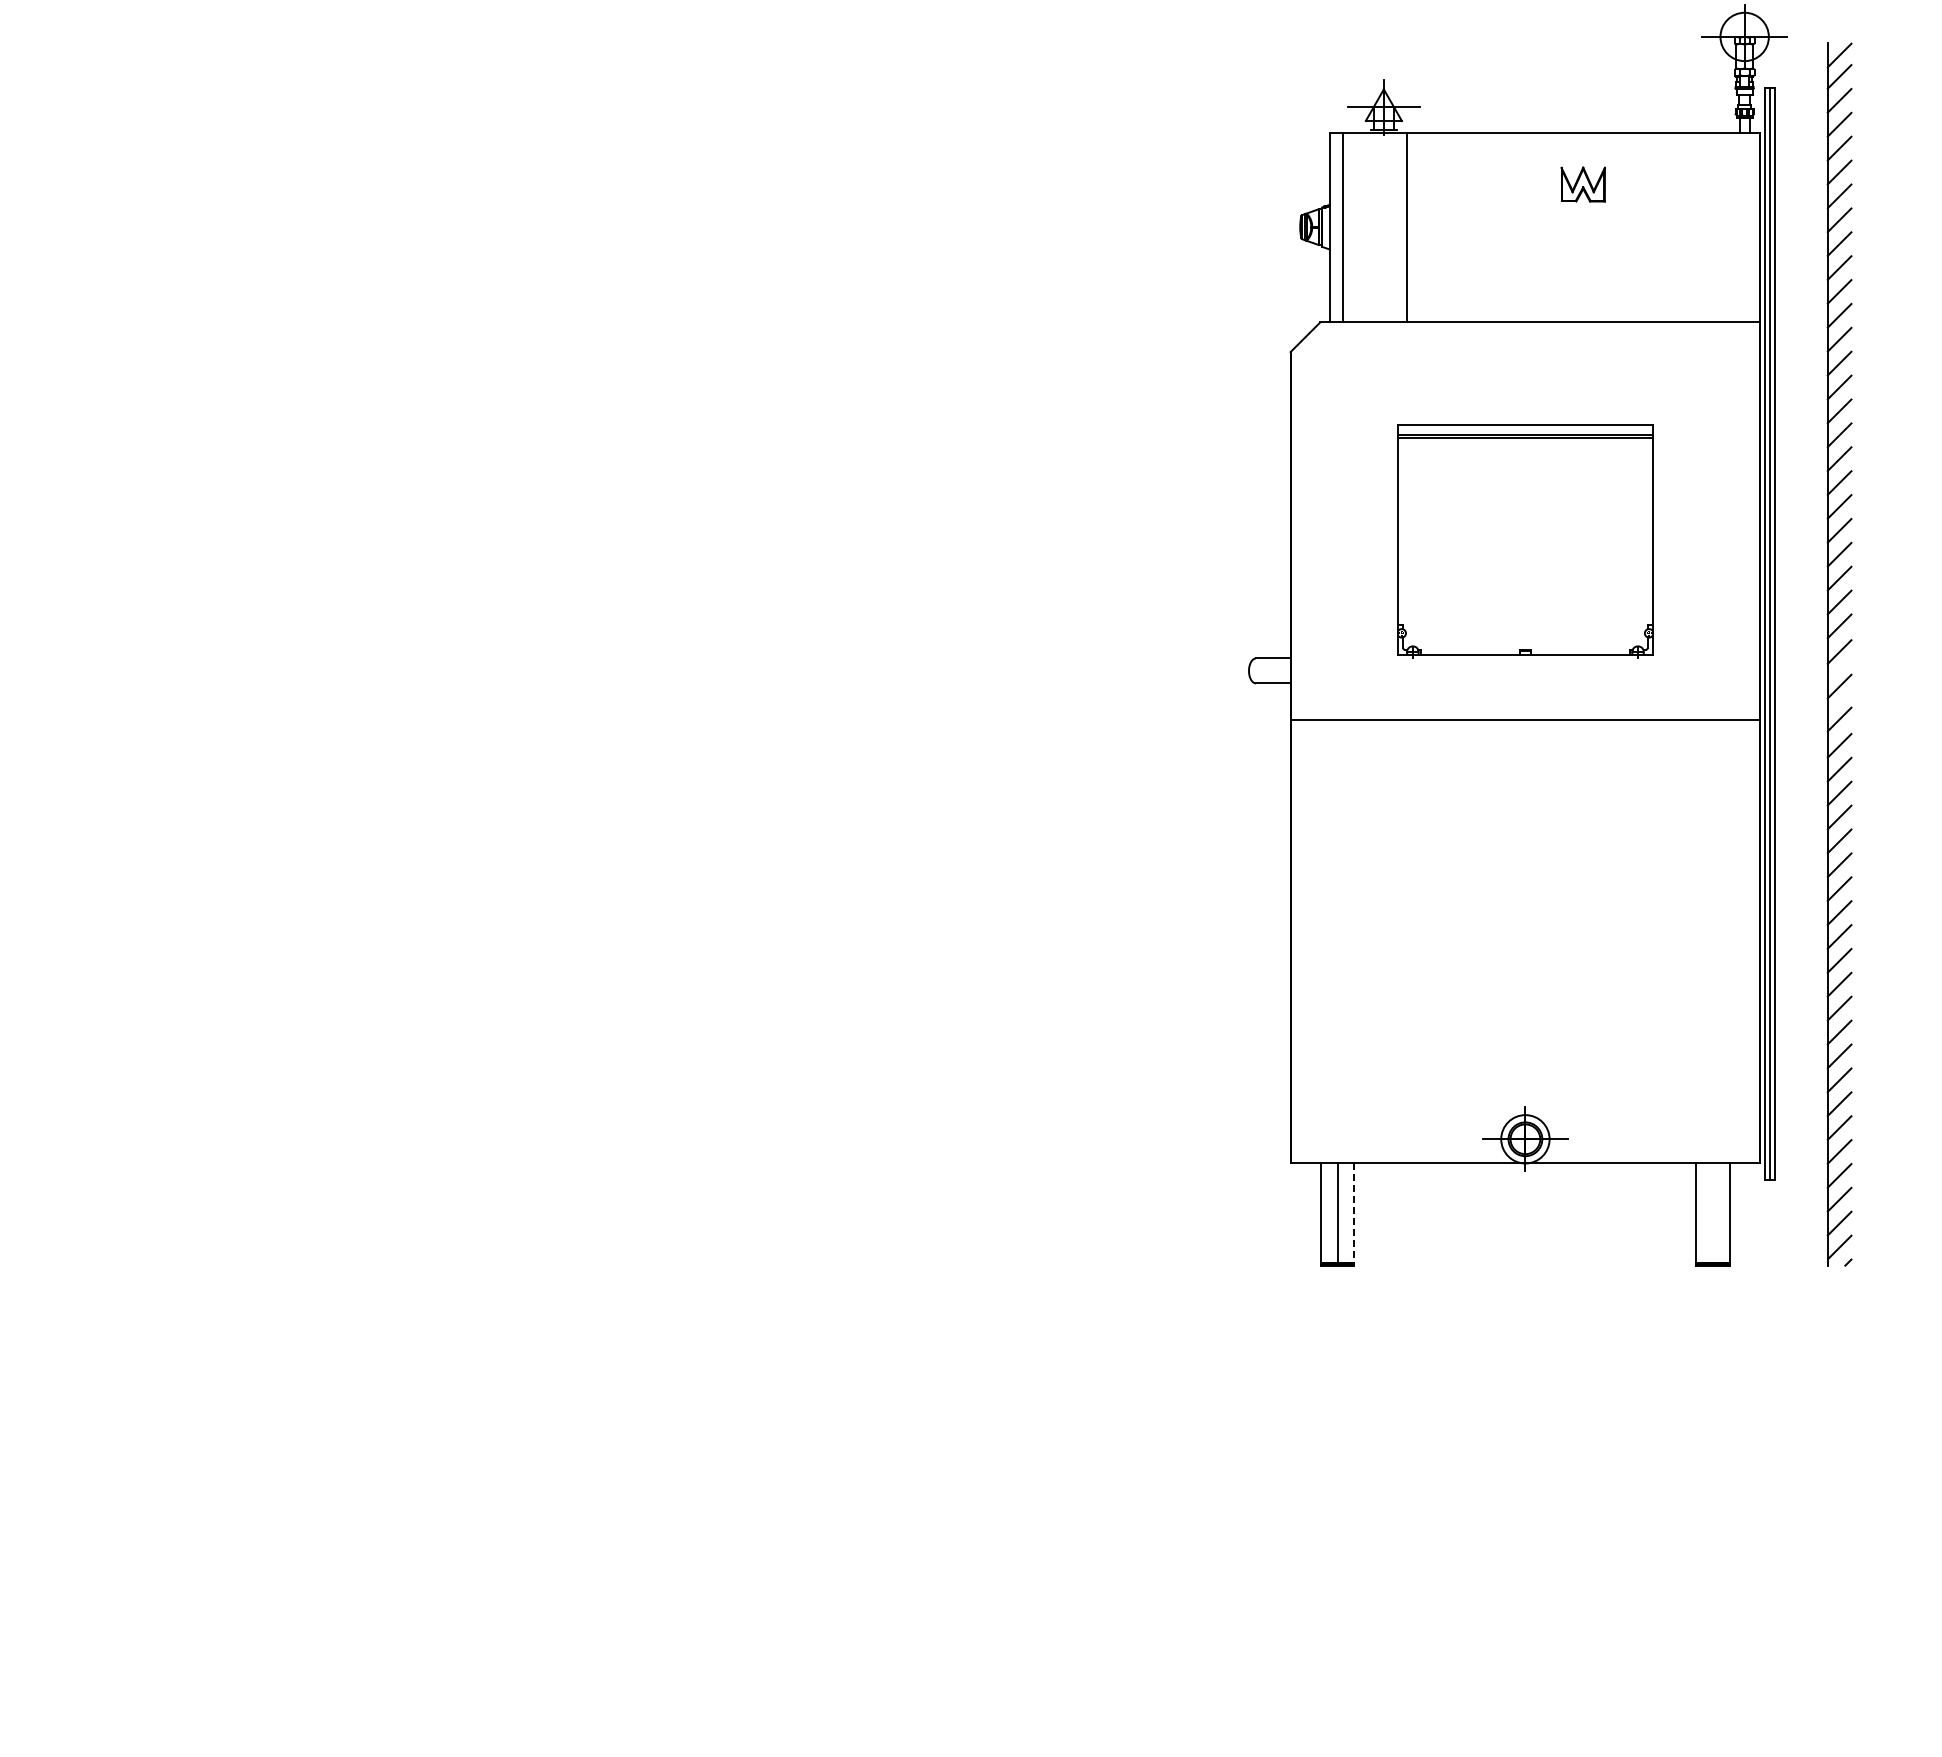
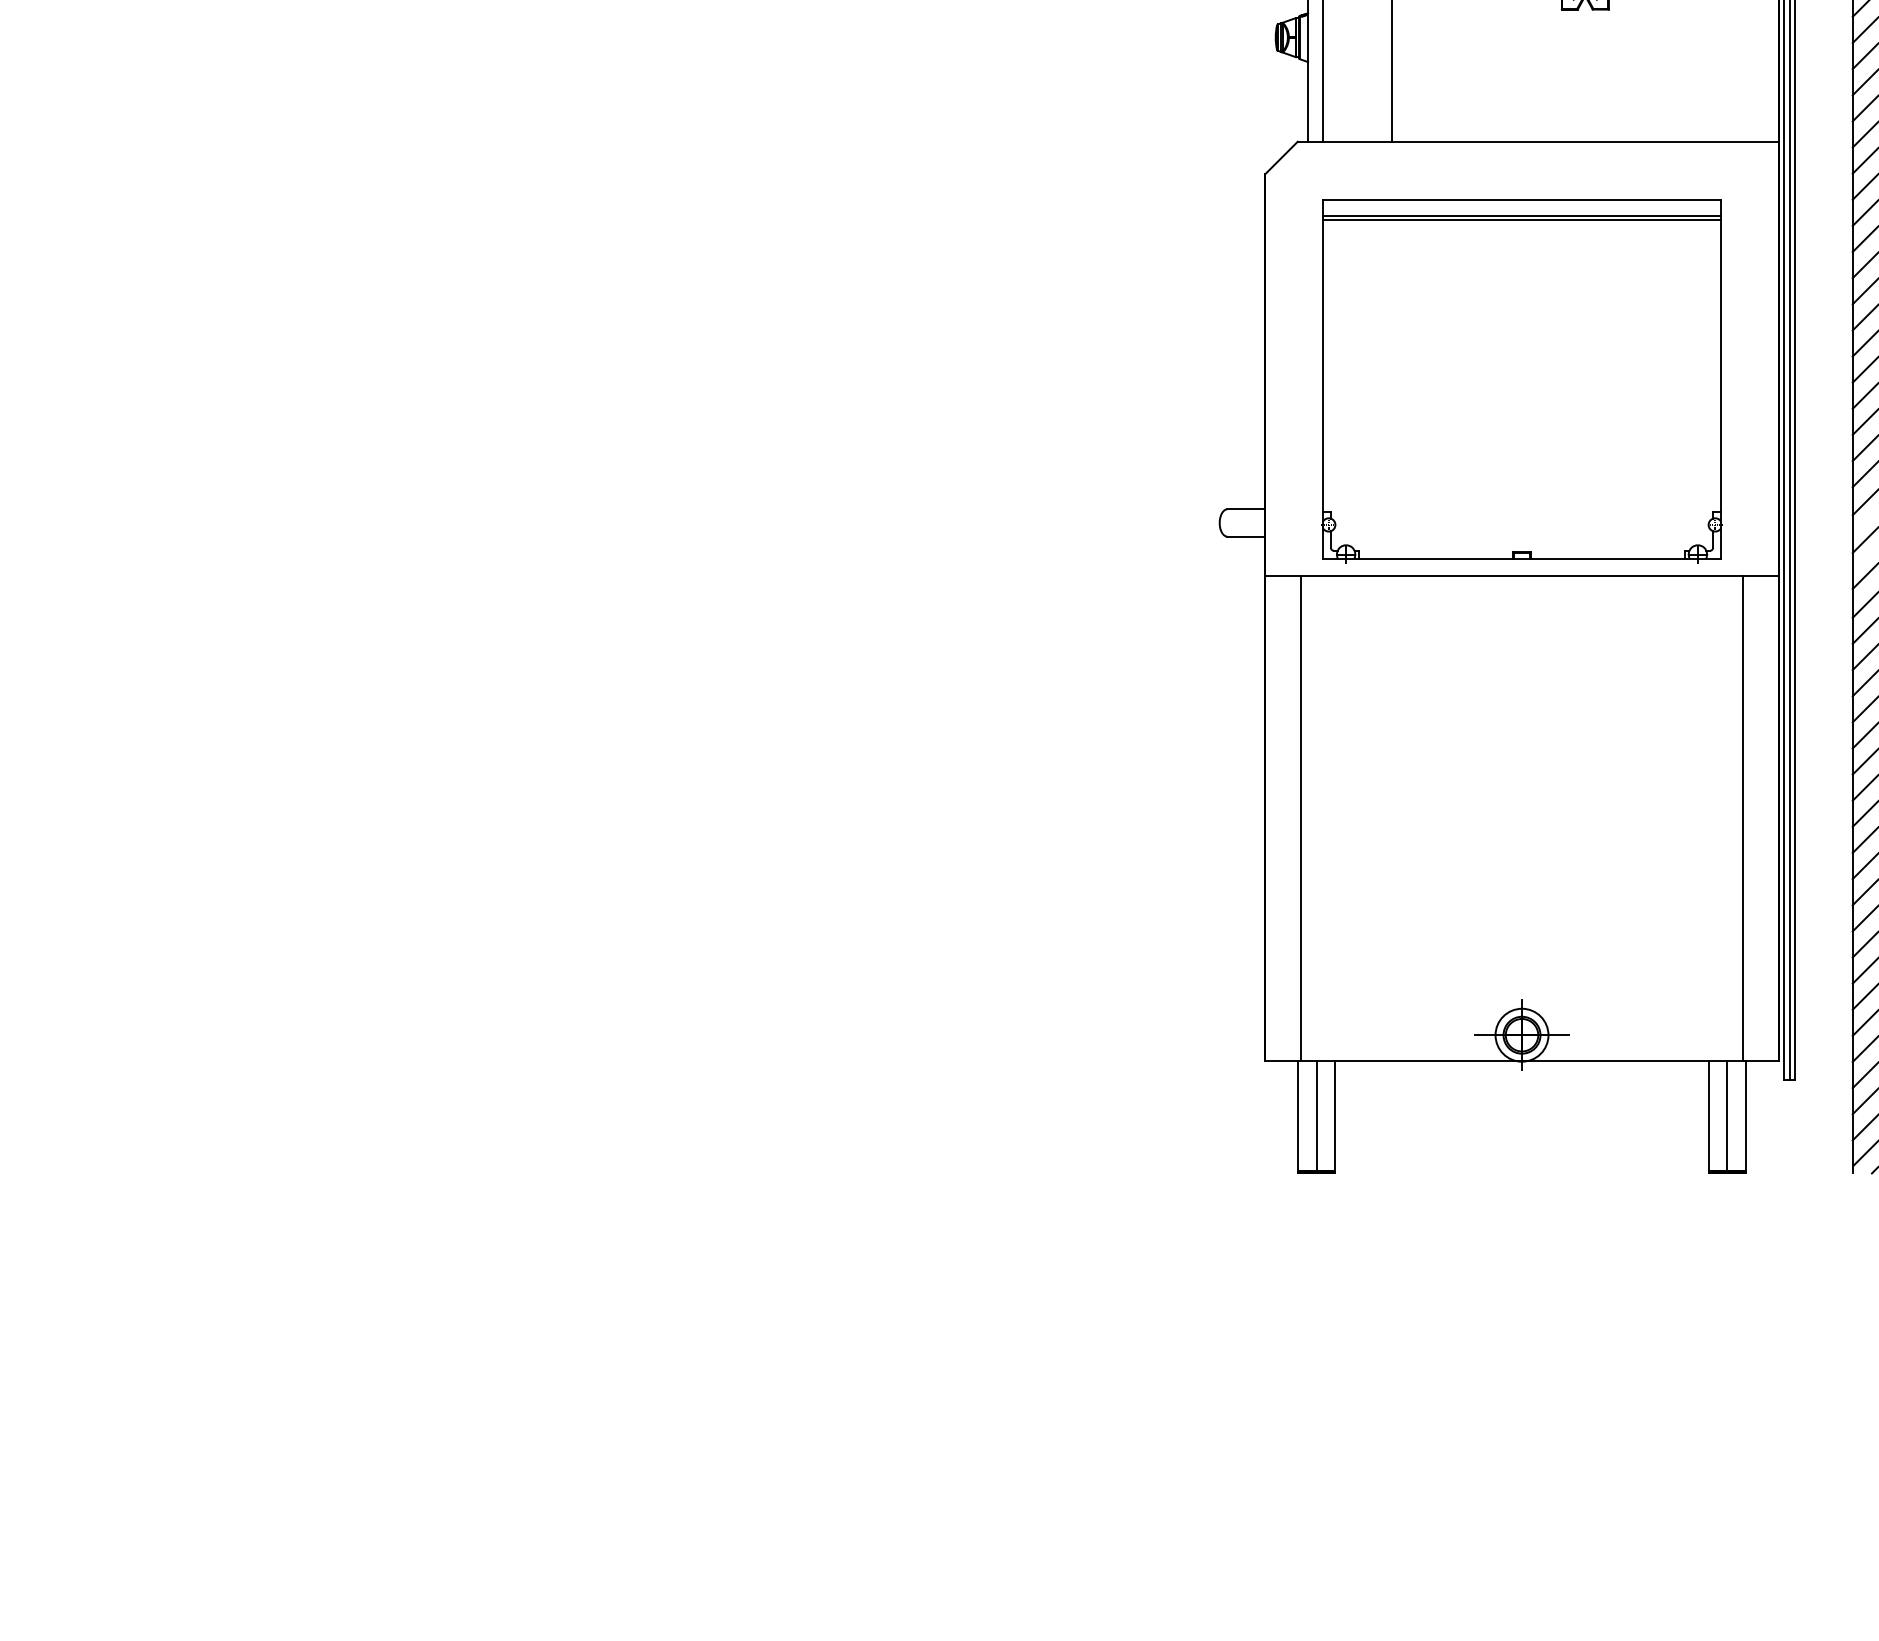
part: (1525, 541) -> (1522, 381), size x1.43
line: (1323, 940) -> (1301, 817), added
line: (1727, 940) -> (1743, 817), added
line: (1713, 1212) -> (1727, 1115), added
line: (1354, 1214) -> (1335, 1117), dashed -> solid

